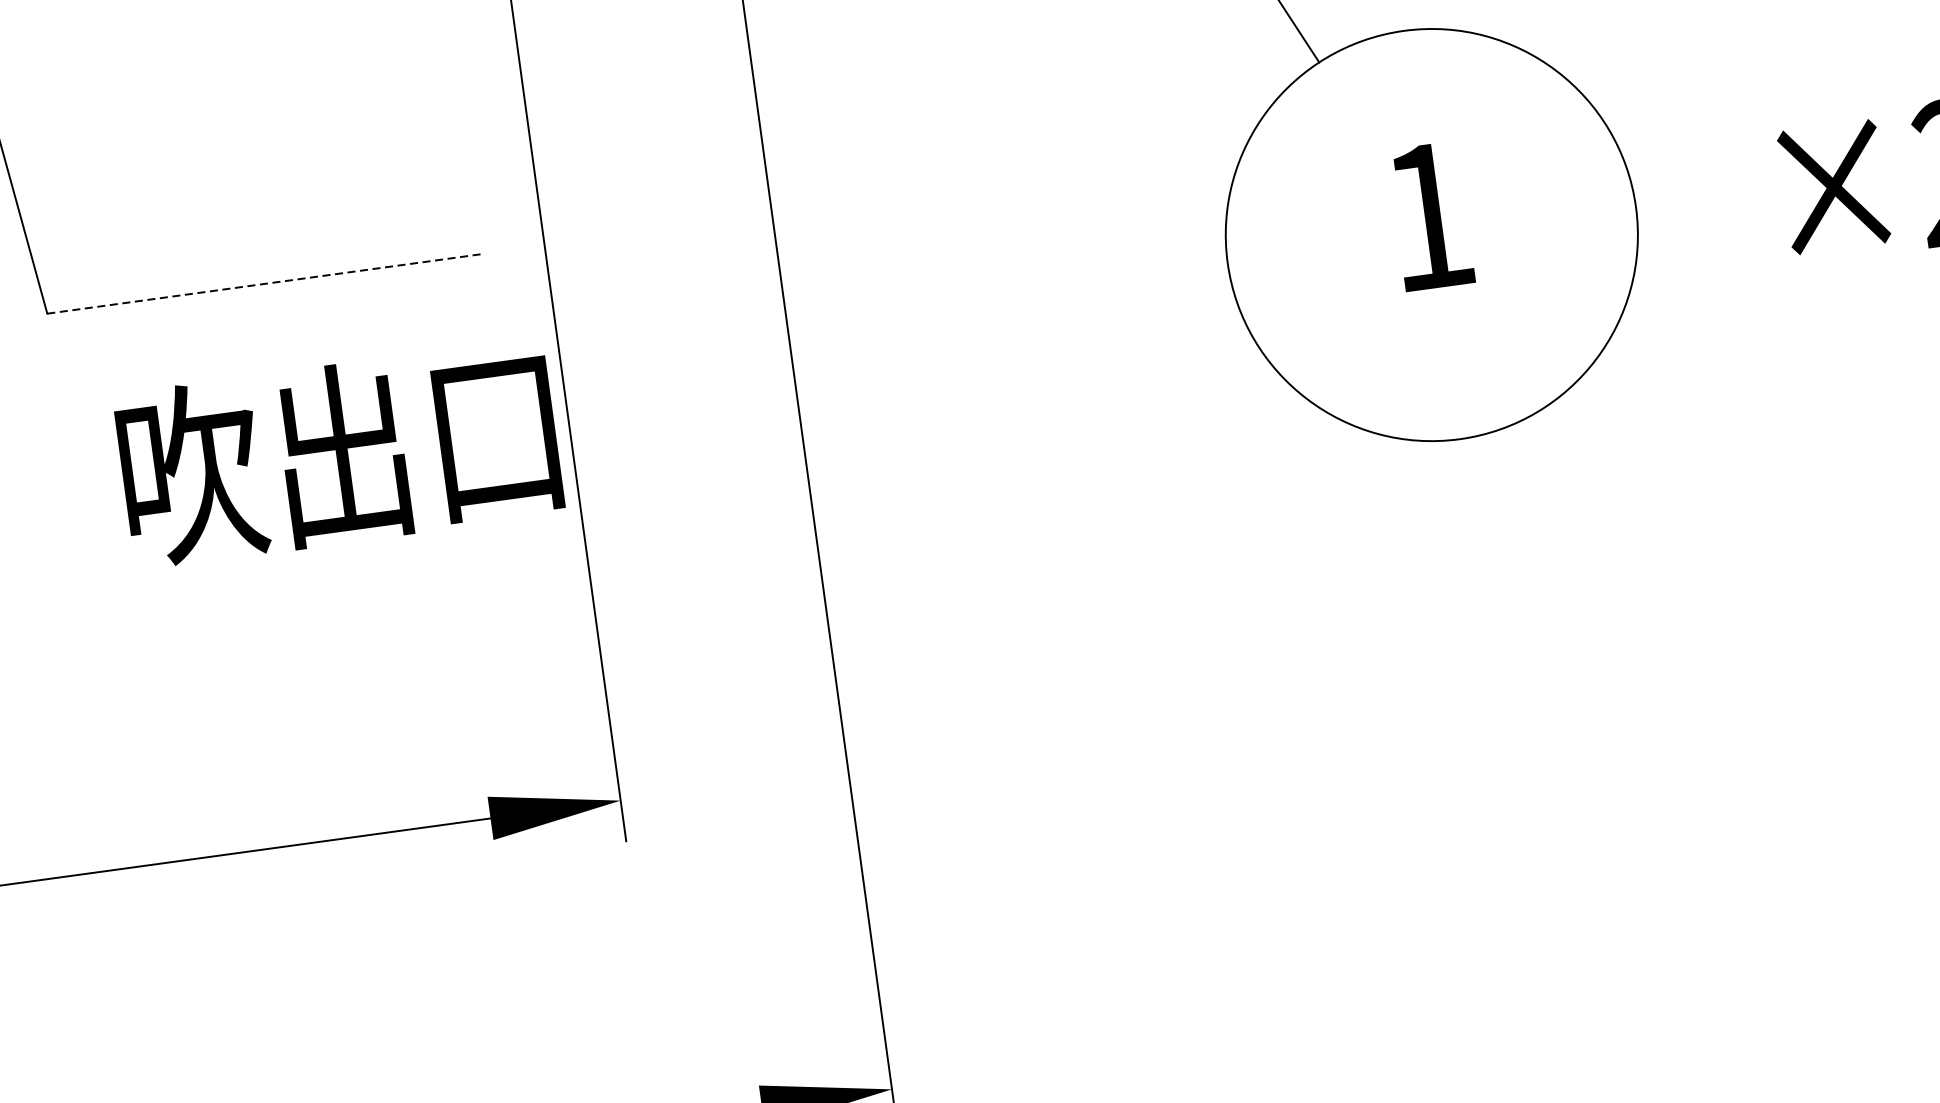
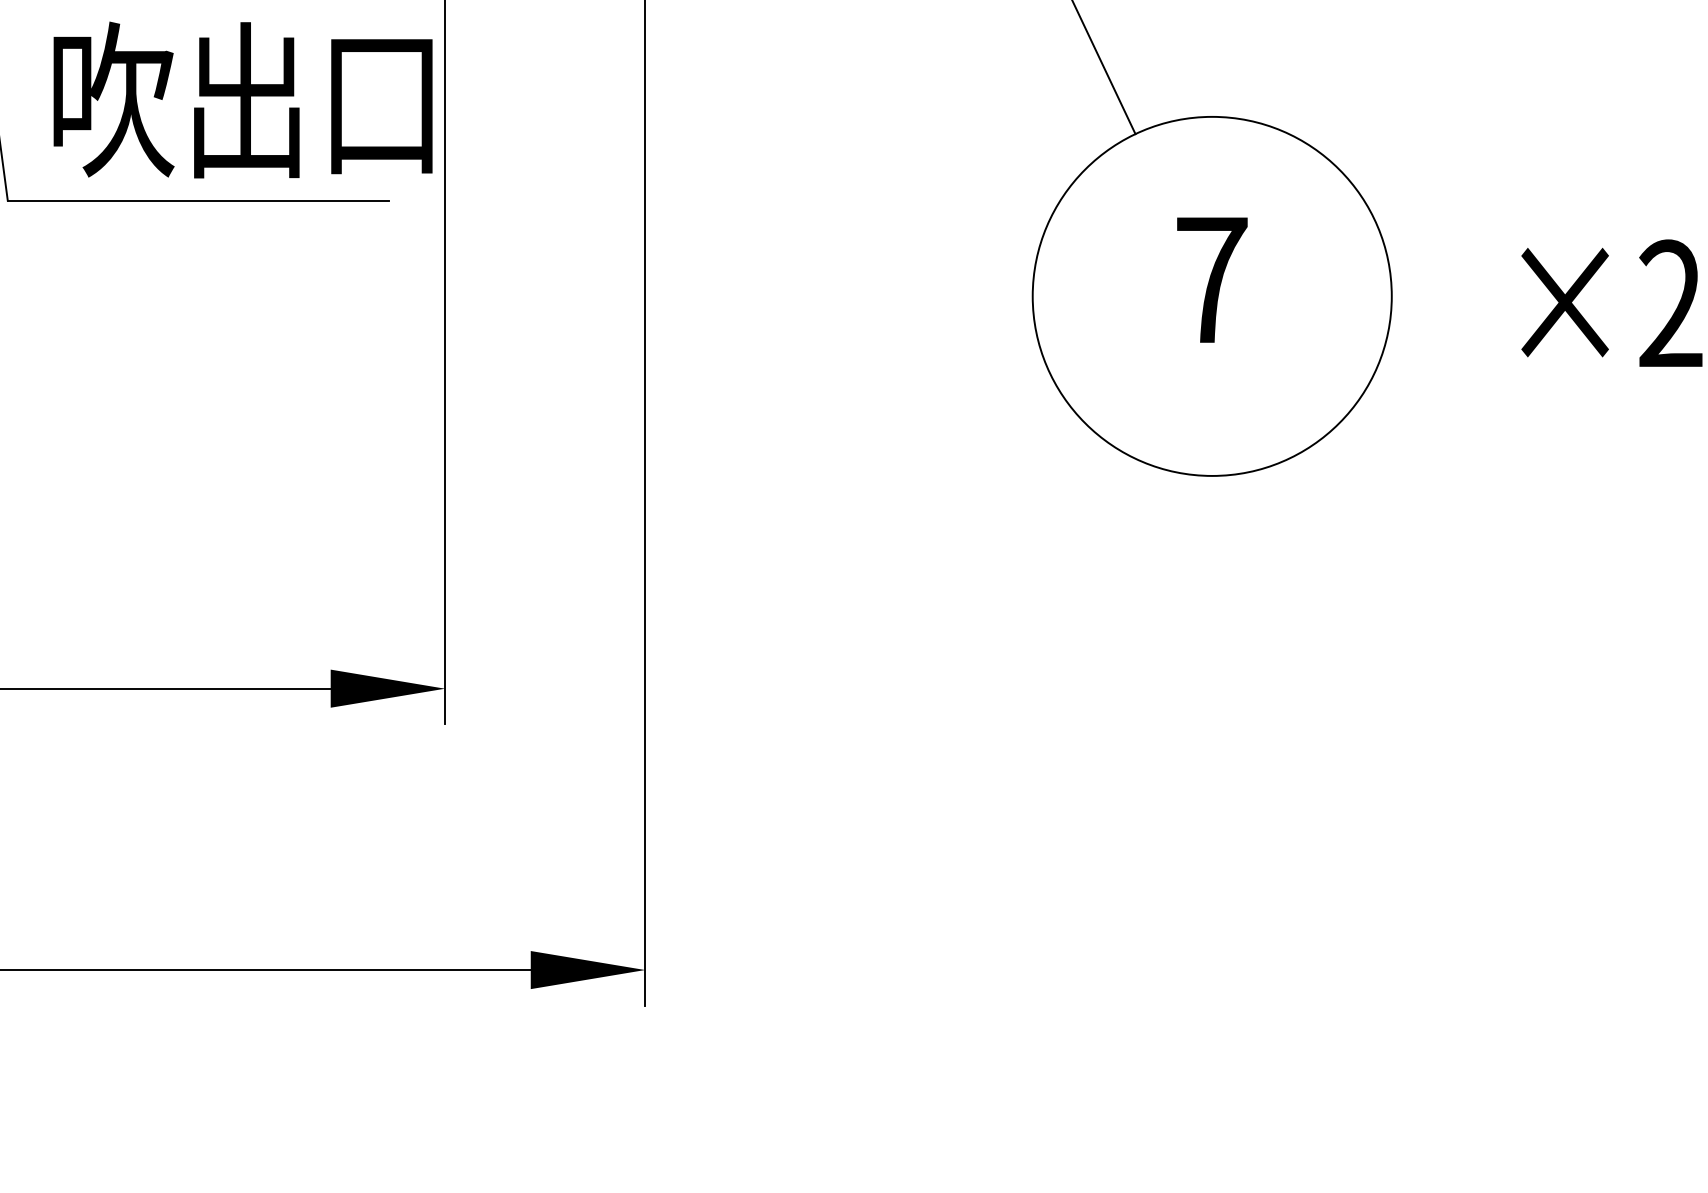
text: (1429, 215) -> (1212, 279), 1 -> 7
line: (264, 283) -> (198, 200), dashed -> solid
text: (338, 453) -> (242, 99), moved

